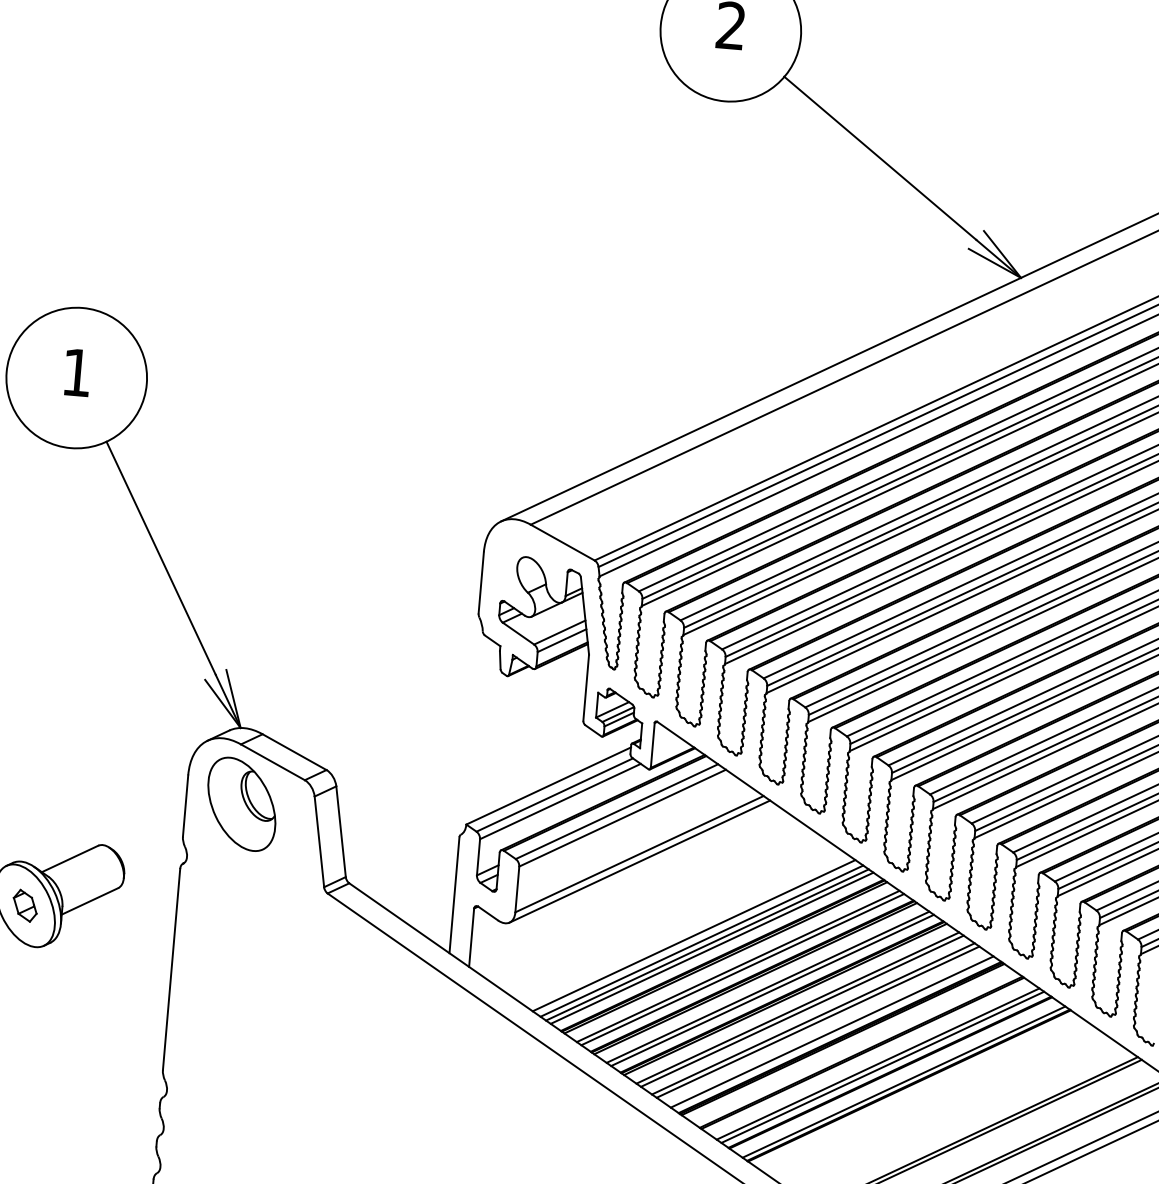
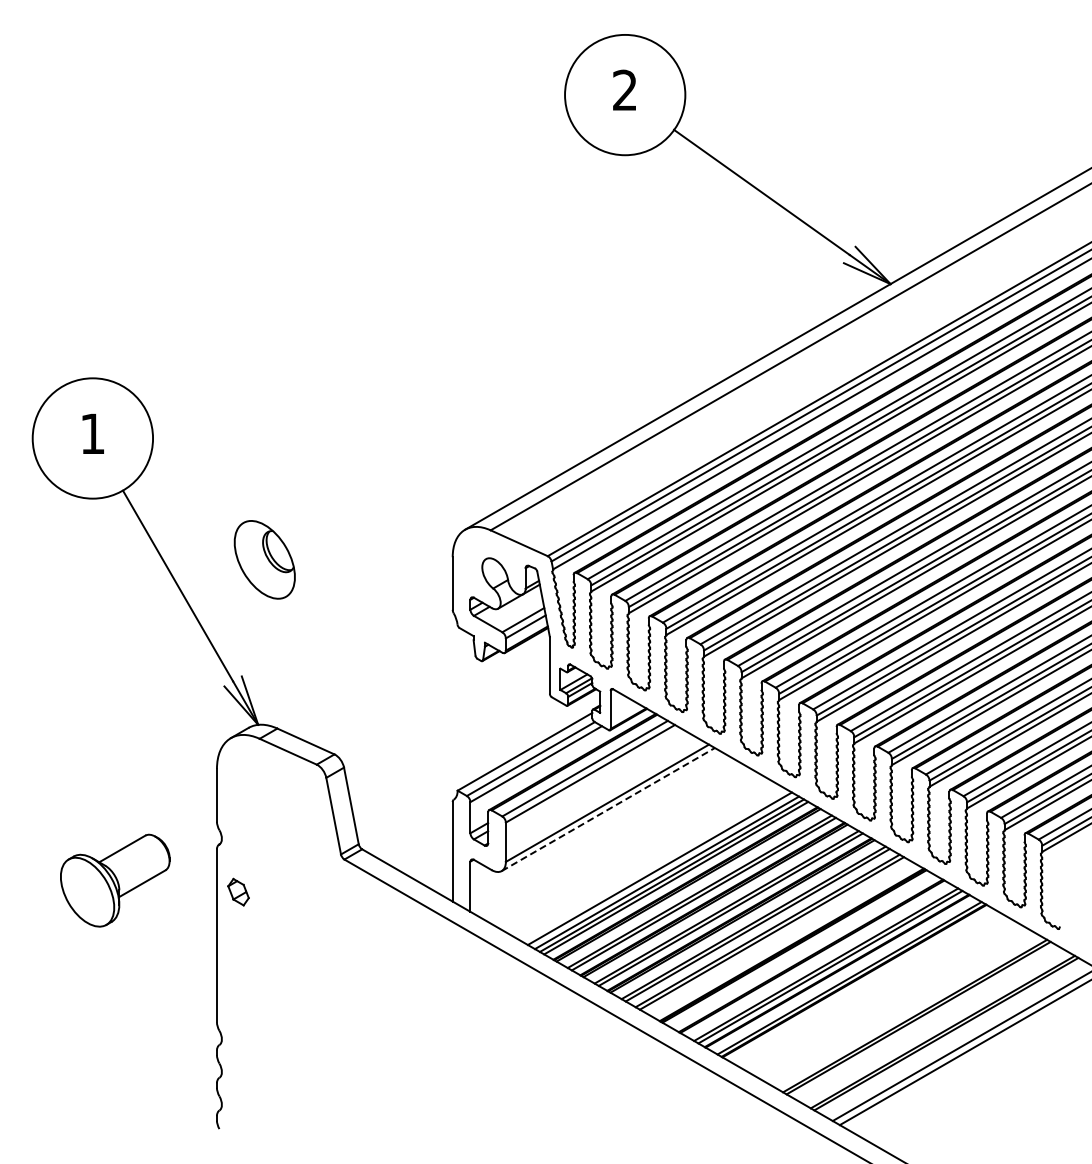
part: (241, 803) -> (264, 559), moved
line: (640, 861) -> (608, 809), solid -> dashed
part: (25, 905) -> (238, 891), moved
line: (831, 1031) -> (784, 940), removed

